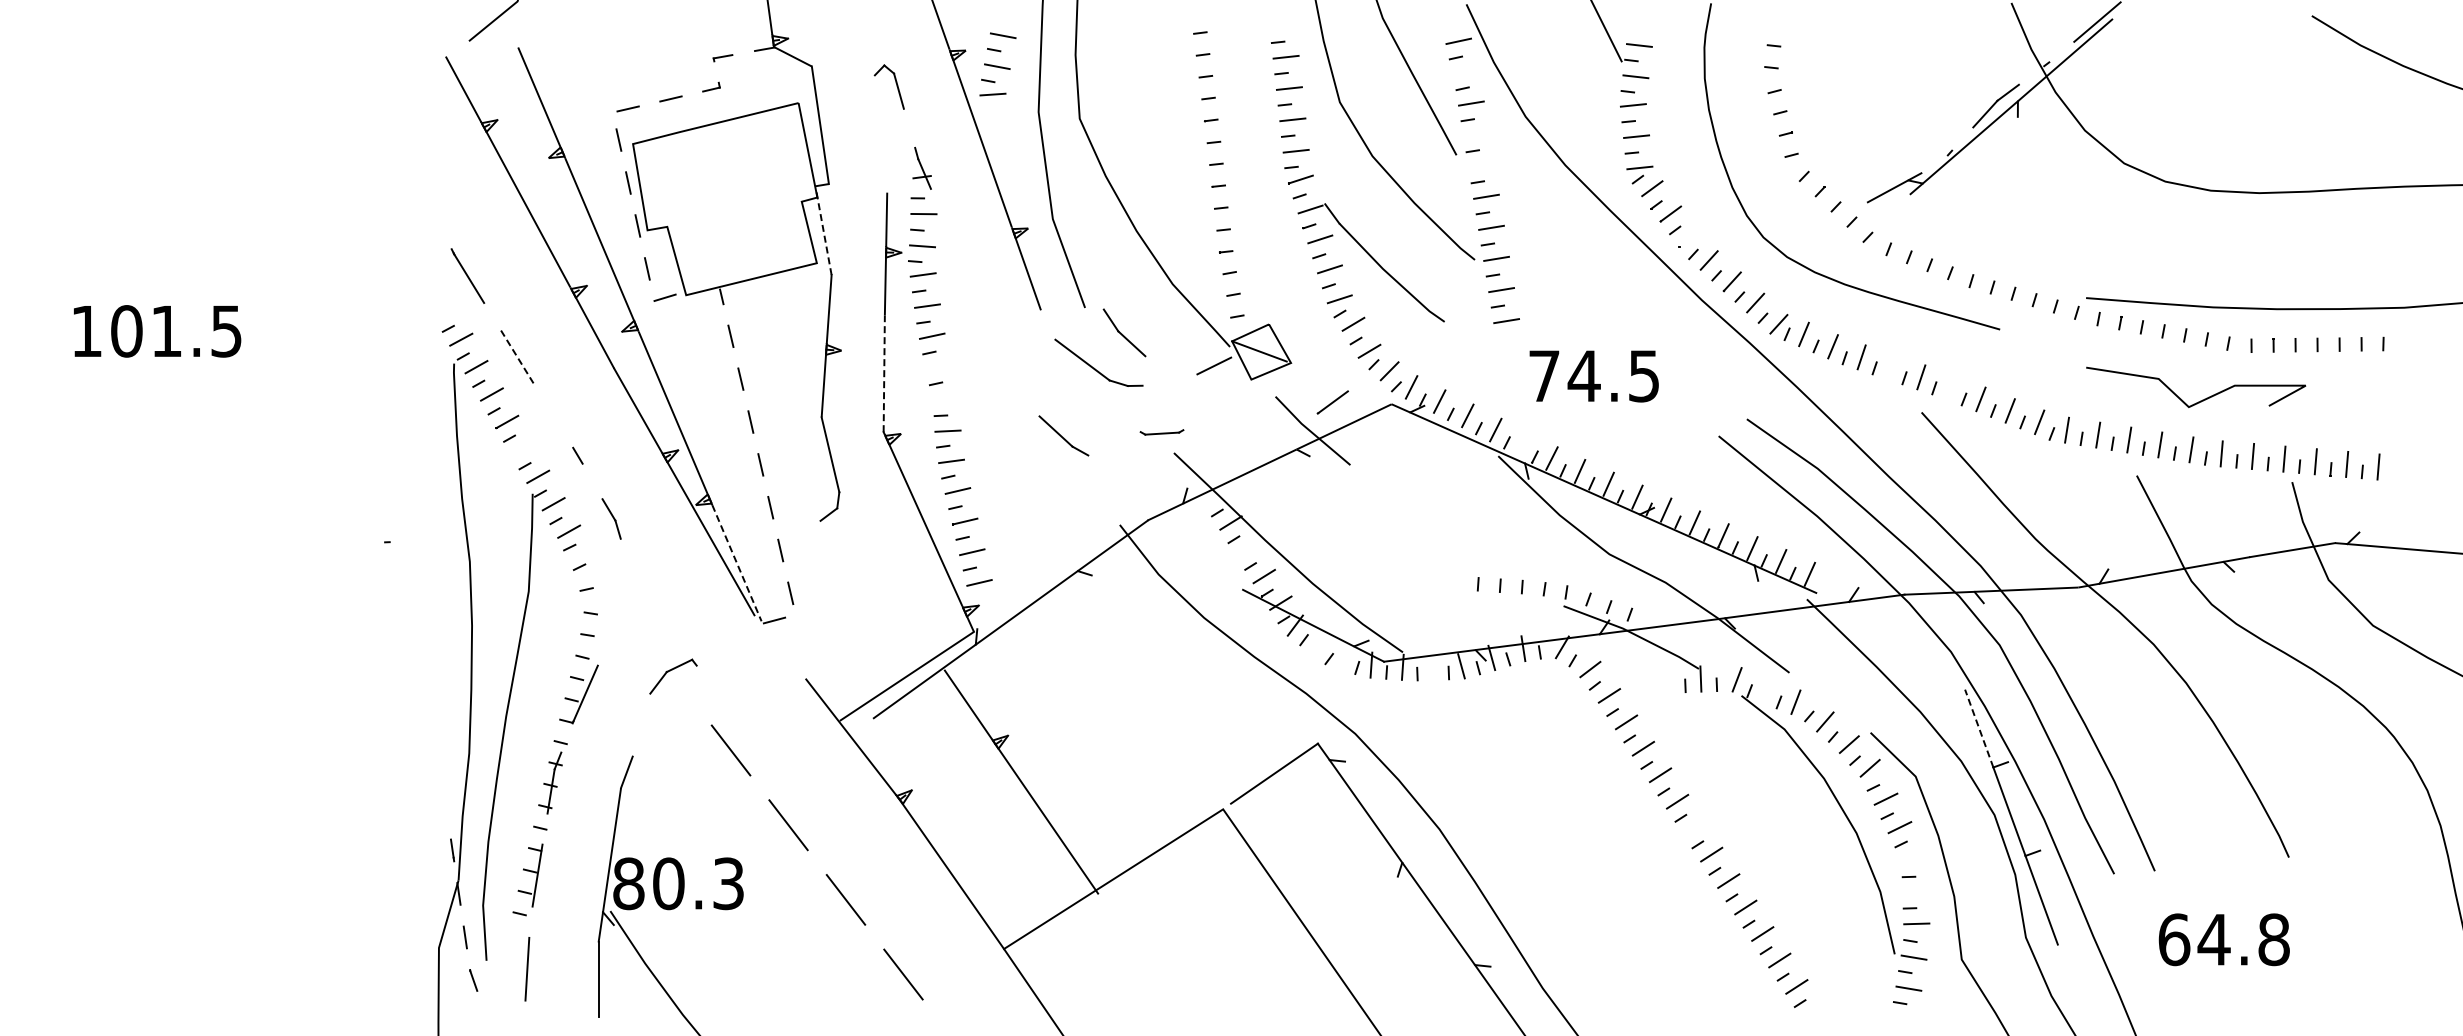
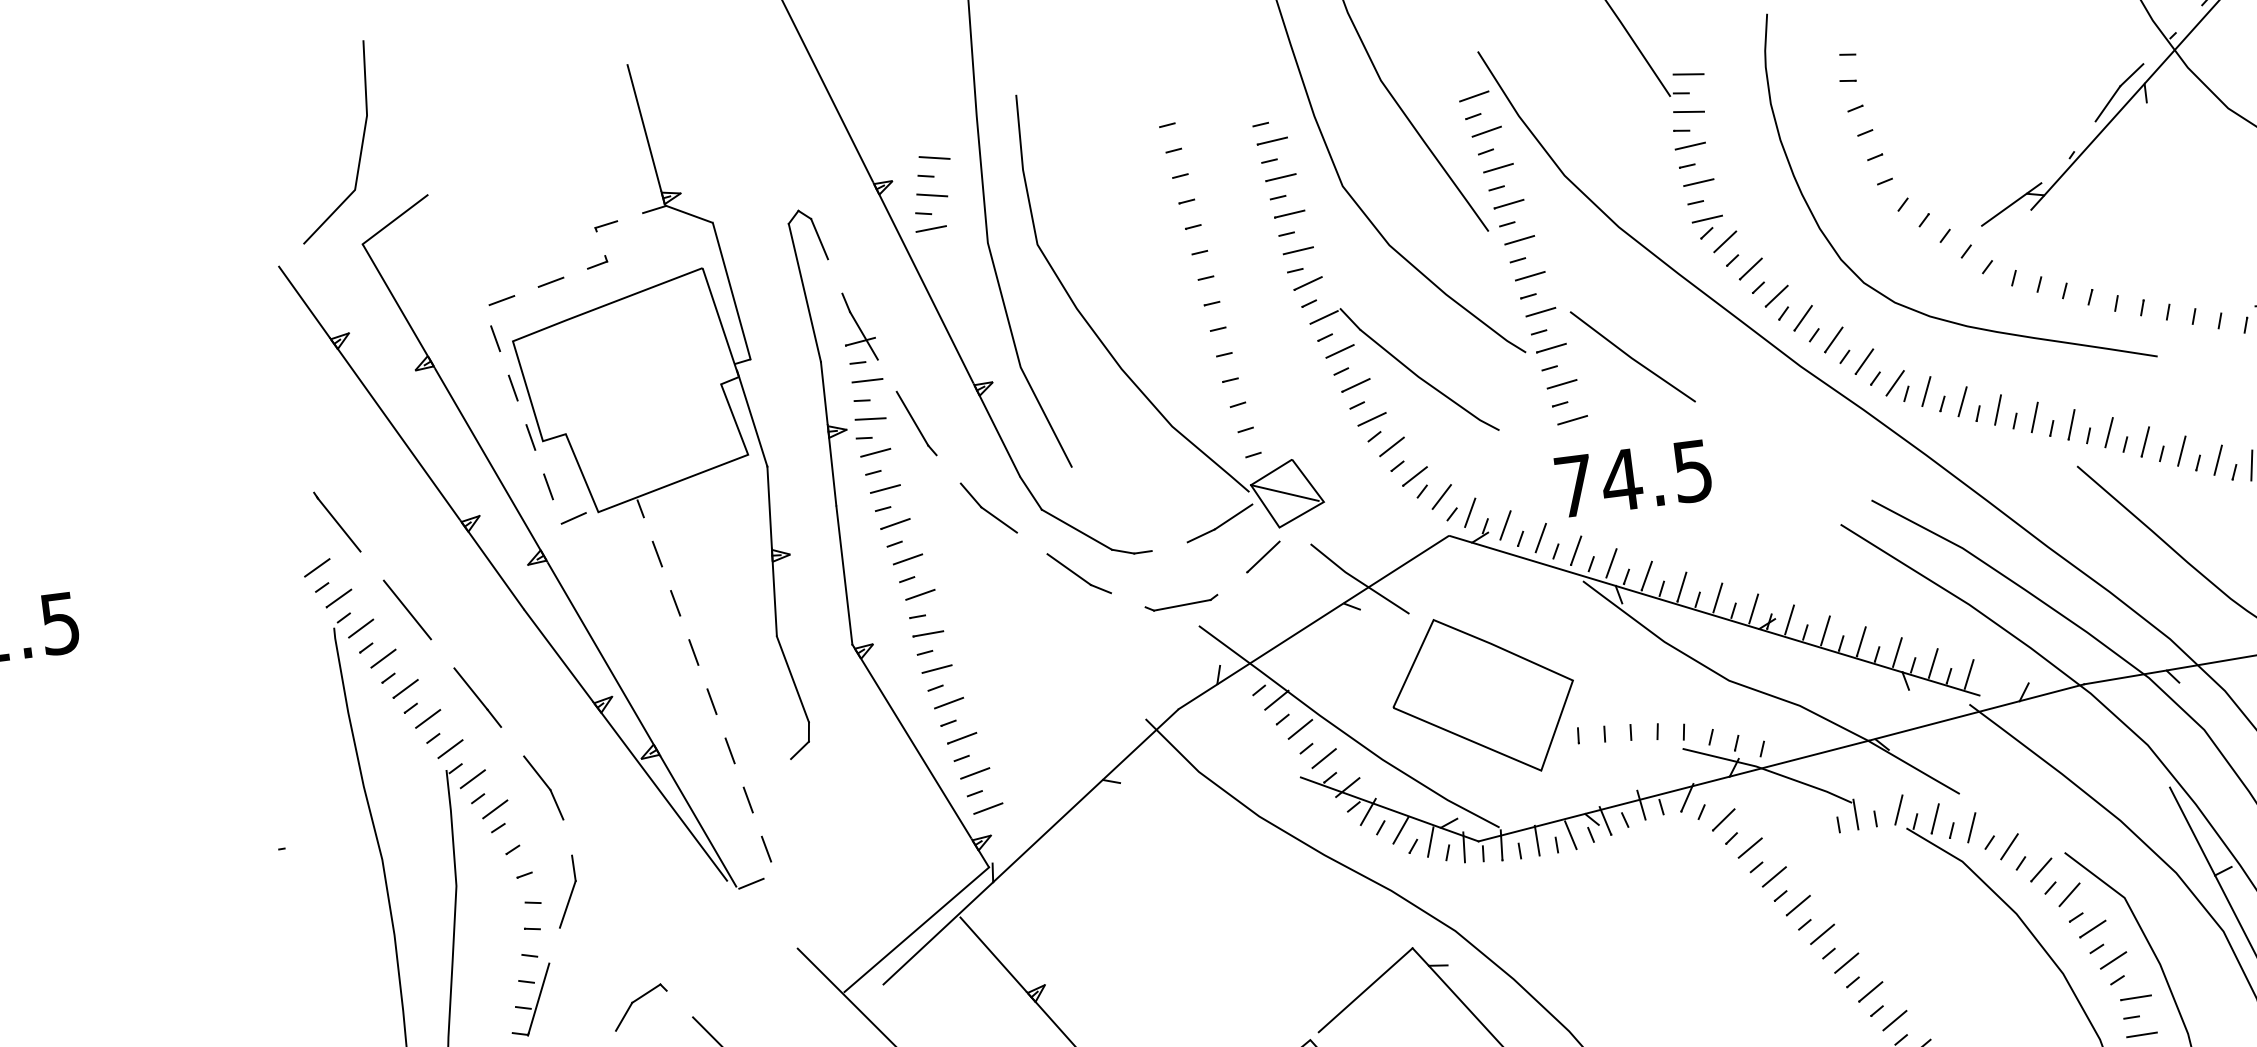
line: (547, 30) -> (394, 219), added
line: (1465, 71) -> (1486, 131), added
line: (880, 134) -> (804, 293), added
line: (1476, 134) -> (1509, 203), added
line: (1481, 165) -> (1519, 239), added
part: (921, 168) -> (857, 327), size x1.43
line: (823, 233) -> (751, 418), dashed -> solid
line: (1689, 238) -> (1776, 295), added
part: (960, 254) -> (916, 423), added
line: (1562, 274) -> (1631, 356), added
line: (446, 311) -> (317, 567), added
line: (1047, 324) -> (1030, 492), added
part: (1124, 332) -> (988, 507), moved
line: (516, 356) -> (406, 610), dashed -> solid
line: (938, 366) -> (907, 558), added
line: (1891, 367) -> (2034, 417), added
line: (884, 373) -> (844, 575), dashed -> solid
text: (1593, 376) -> (1632, 479), moved
line: (1185, 378) -> (1201, 536), added
line: (1951, 387) -> (2108, 432), added
line: (945, 397) -> (920, 594), added
line: (1332, 402) -> (1262, 557), moved
line: (561, 428) -> (470, 688), added
part: (1161, 432) -> (1181, 603), size x1.43
part: (1063, 435) -> (1078, 573), moved
line: (1523, 444) -> (1611, 563), added
line: (522, 449) -> (427, 719), added
part: (611, 518) -> (543, 787), size x1.43
part: (1403, 540) -> (1483, 695), added
line: (1247, 549) -> (1300, 729), added
line: (737, 563) -> (699, 821), dashed -> solid
part: (619, 607) -> (566, 891), added
line: (1320, 644) -> (1400, 830), added
line: (1343, 657) -> (1429, 842), added
line: (1432, 666) -> (1536, 839), added
part: (673, 676) -> (640, 1007), moved
line: (1766, 690) -> (1935, 818), added
line: (1979, 728) -> (2192, 831), dashed -> solid
line: (1694, 827) -> (1870, 991), added
line: (1914, 860) -> (2135, 997), added
line: (1915, 892) -> (2141, 1034), added

